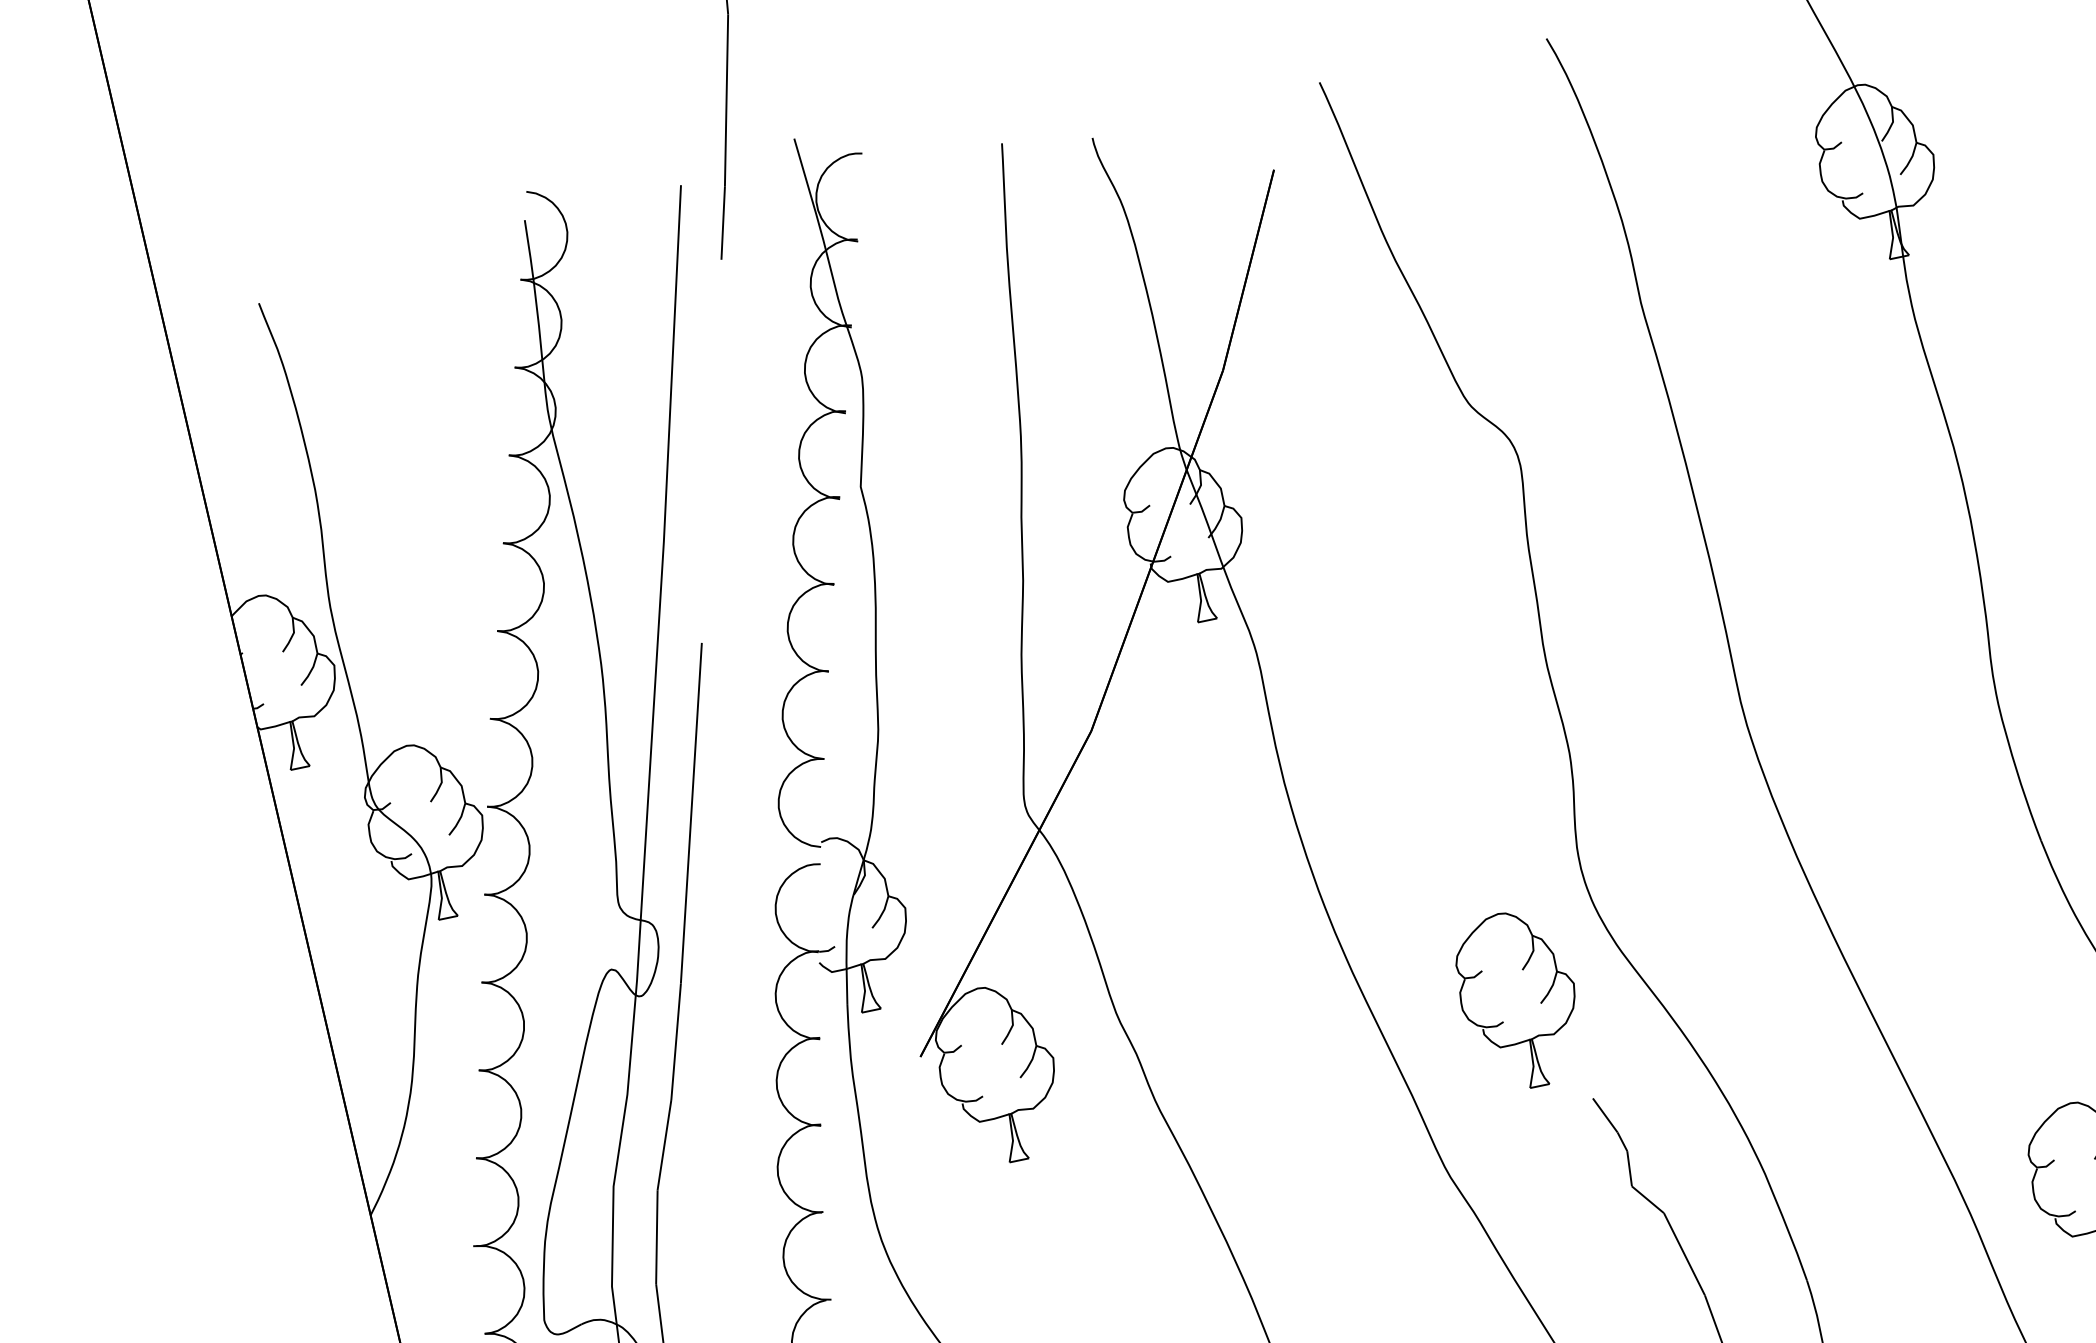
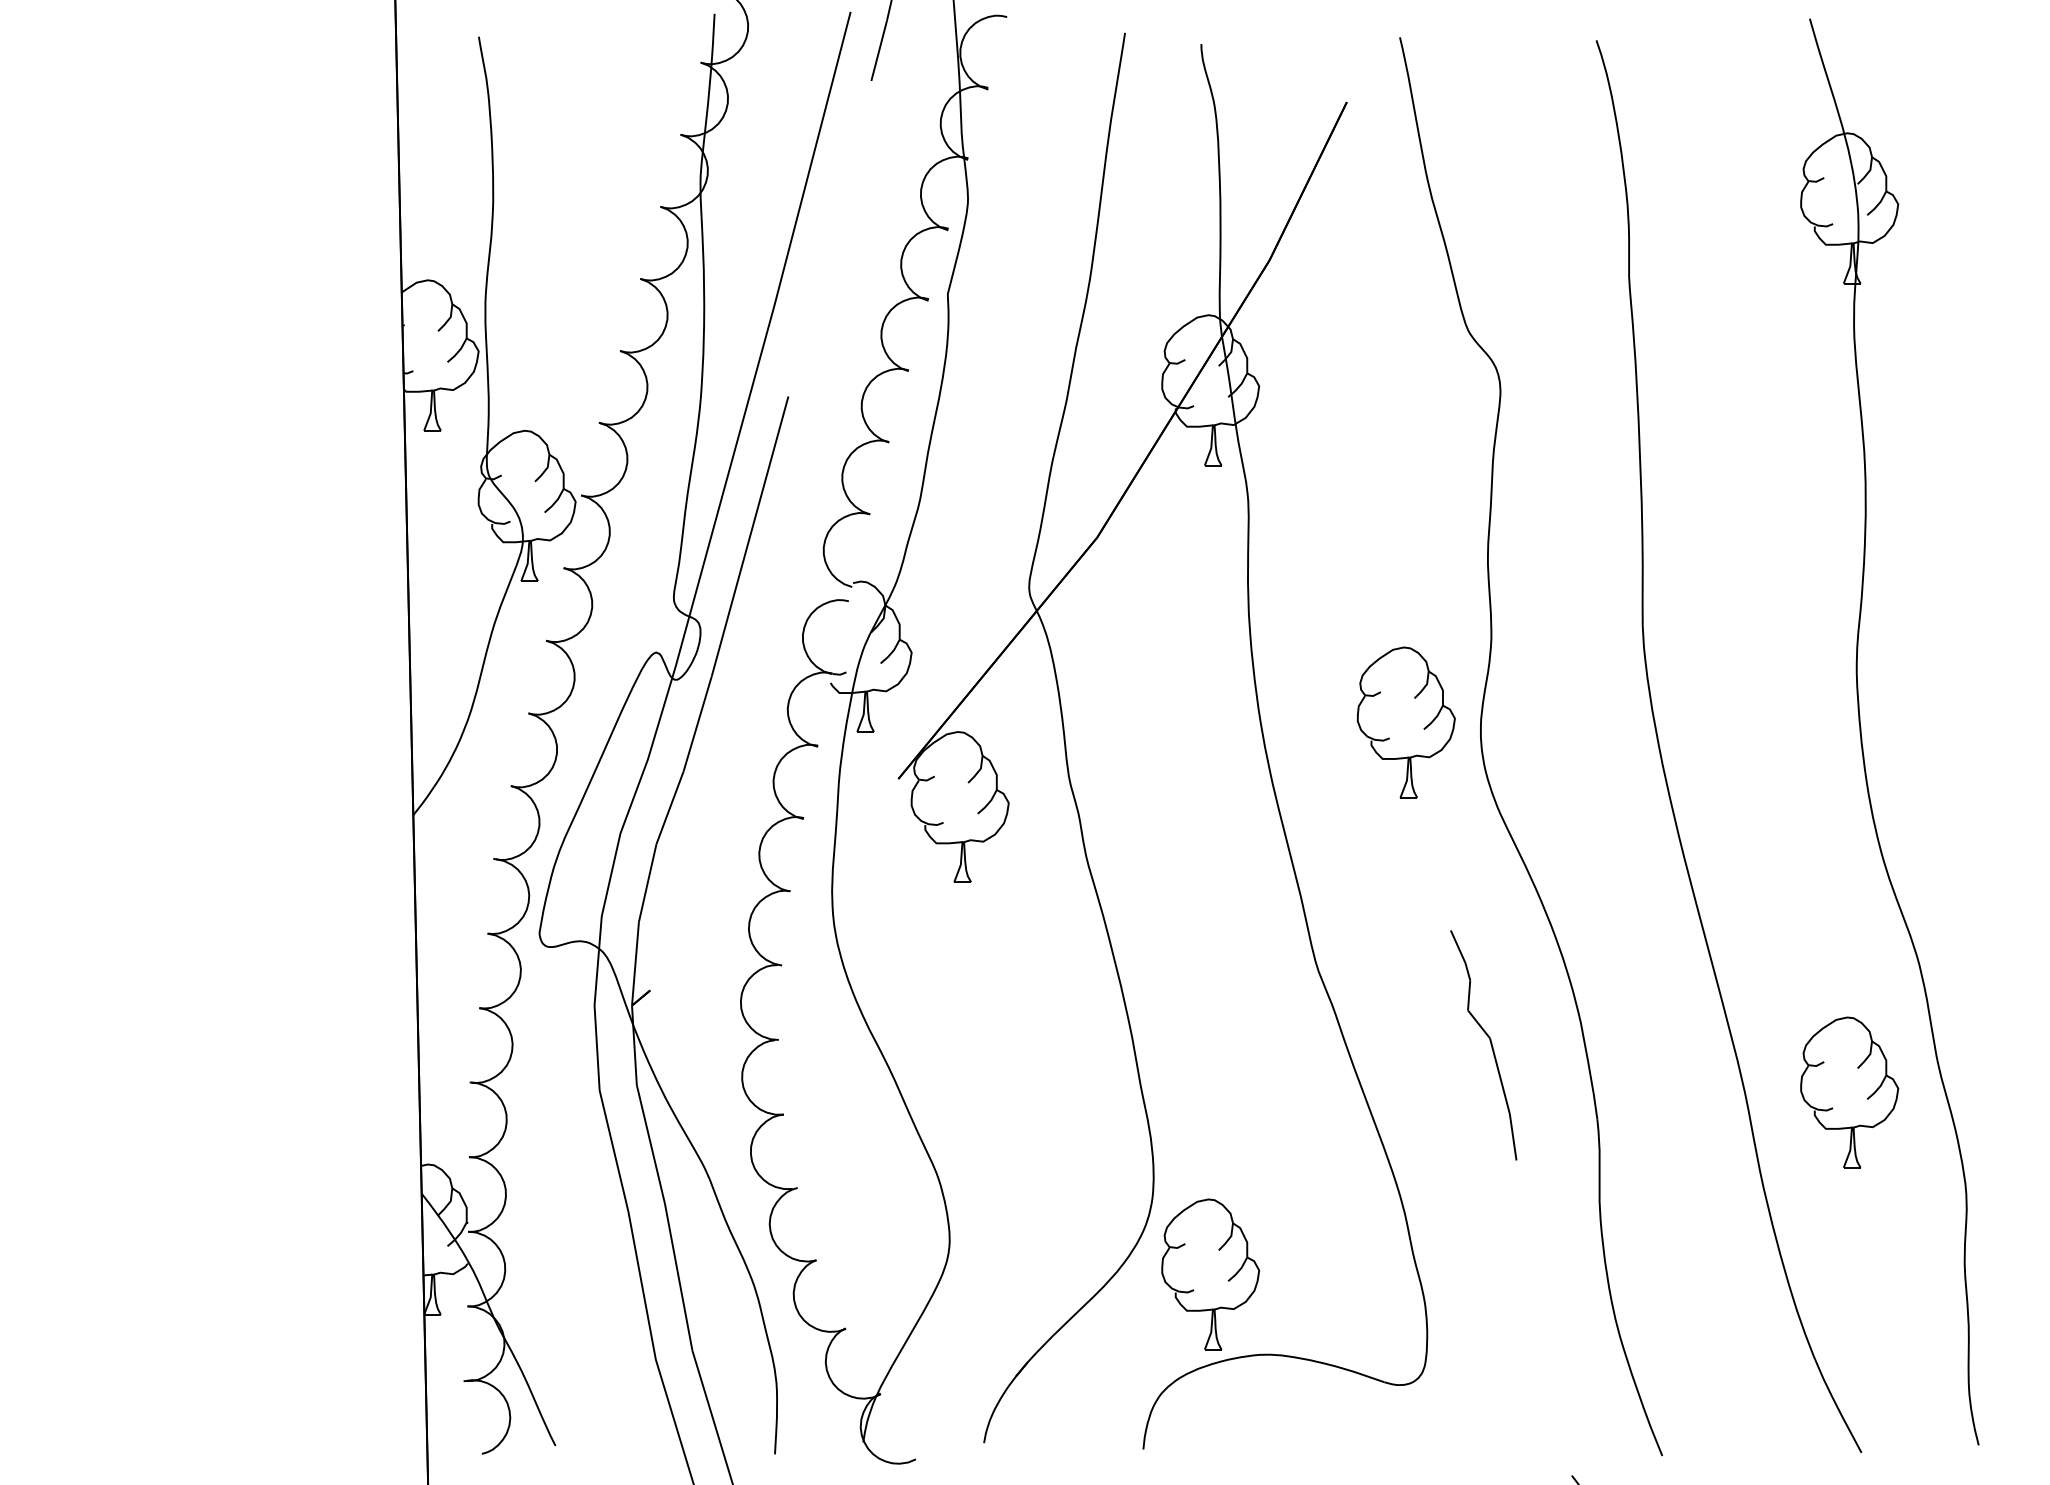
part: (1519, 999) -> (1406, 722), moved

